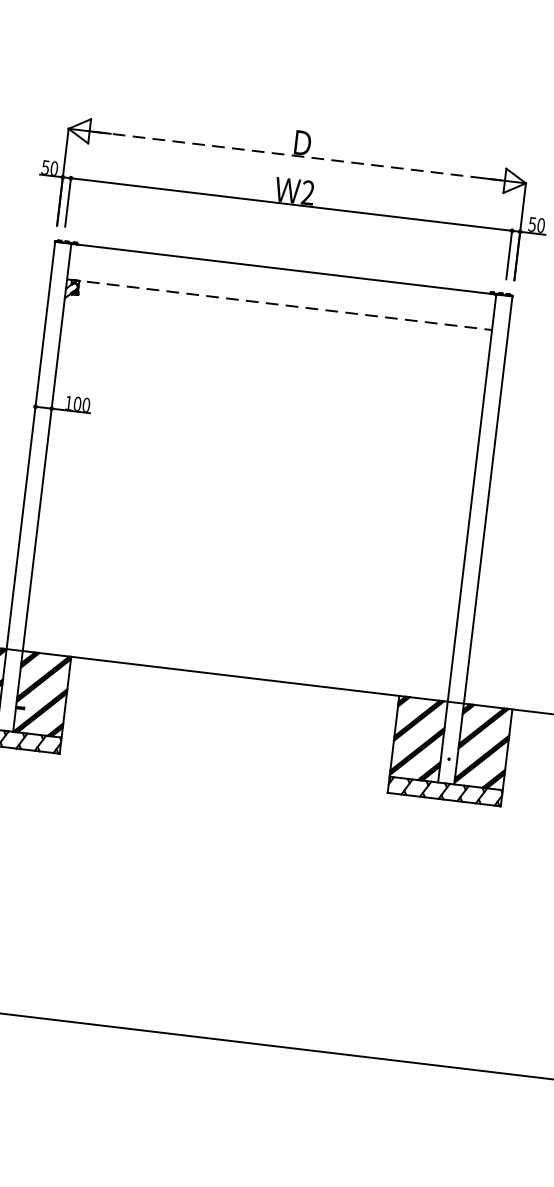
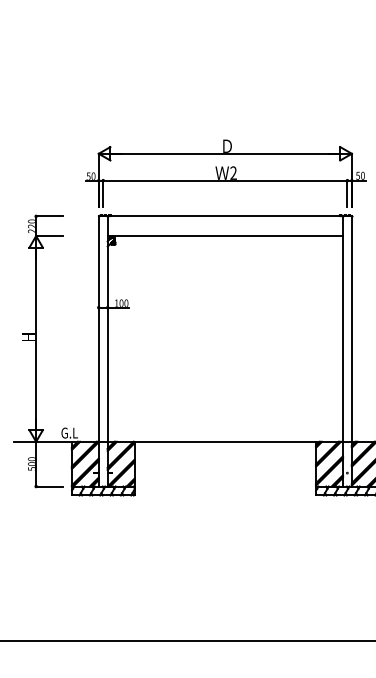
line: (297, 155) -> (225, 153), dashed -> solid
line: (279, 305) -> (225, 236), dashed -> solid

